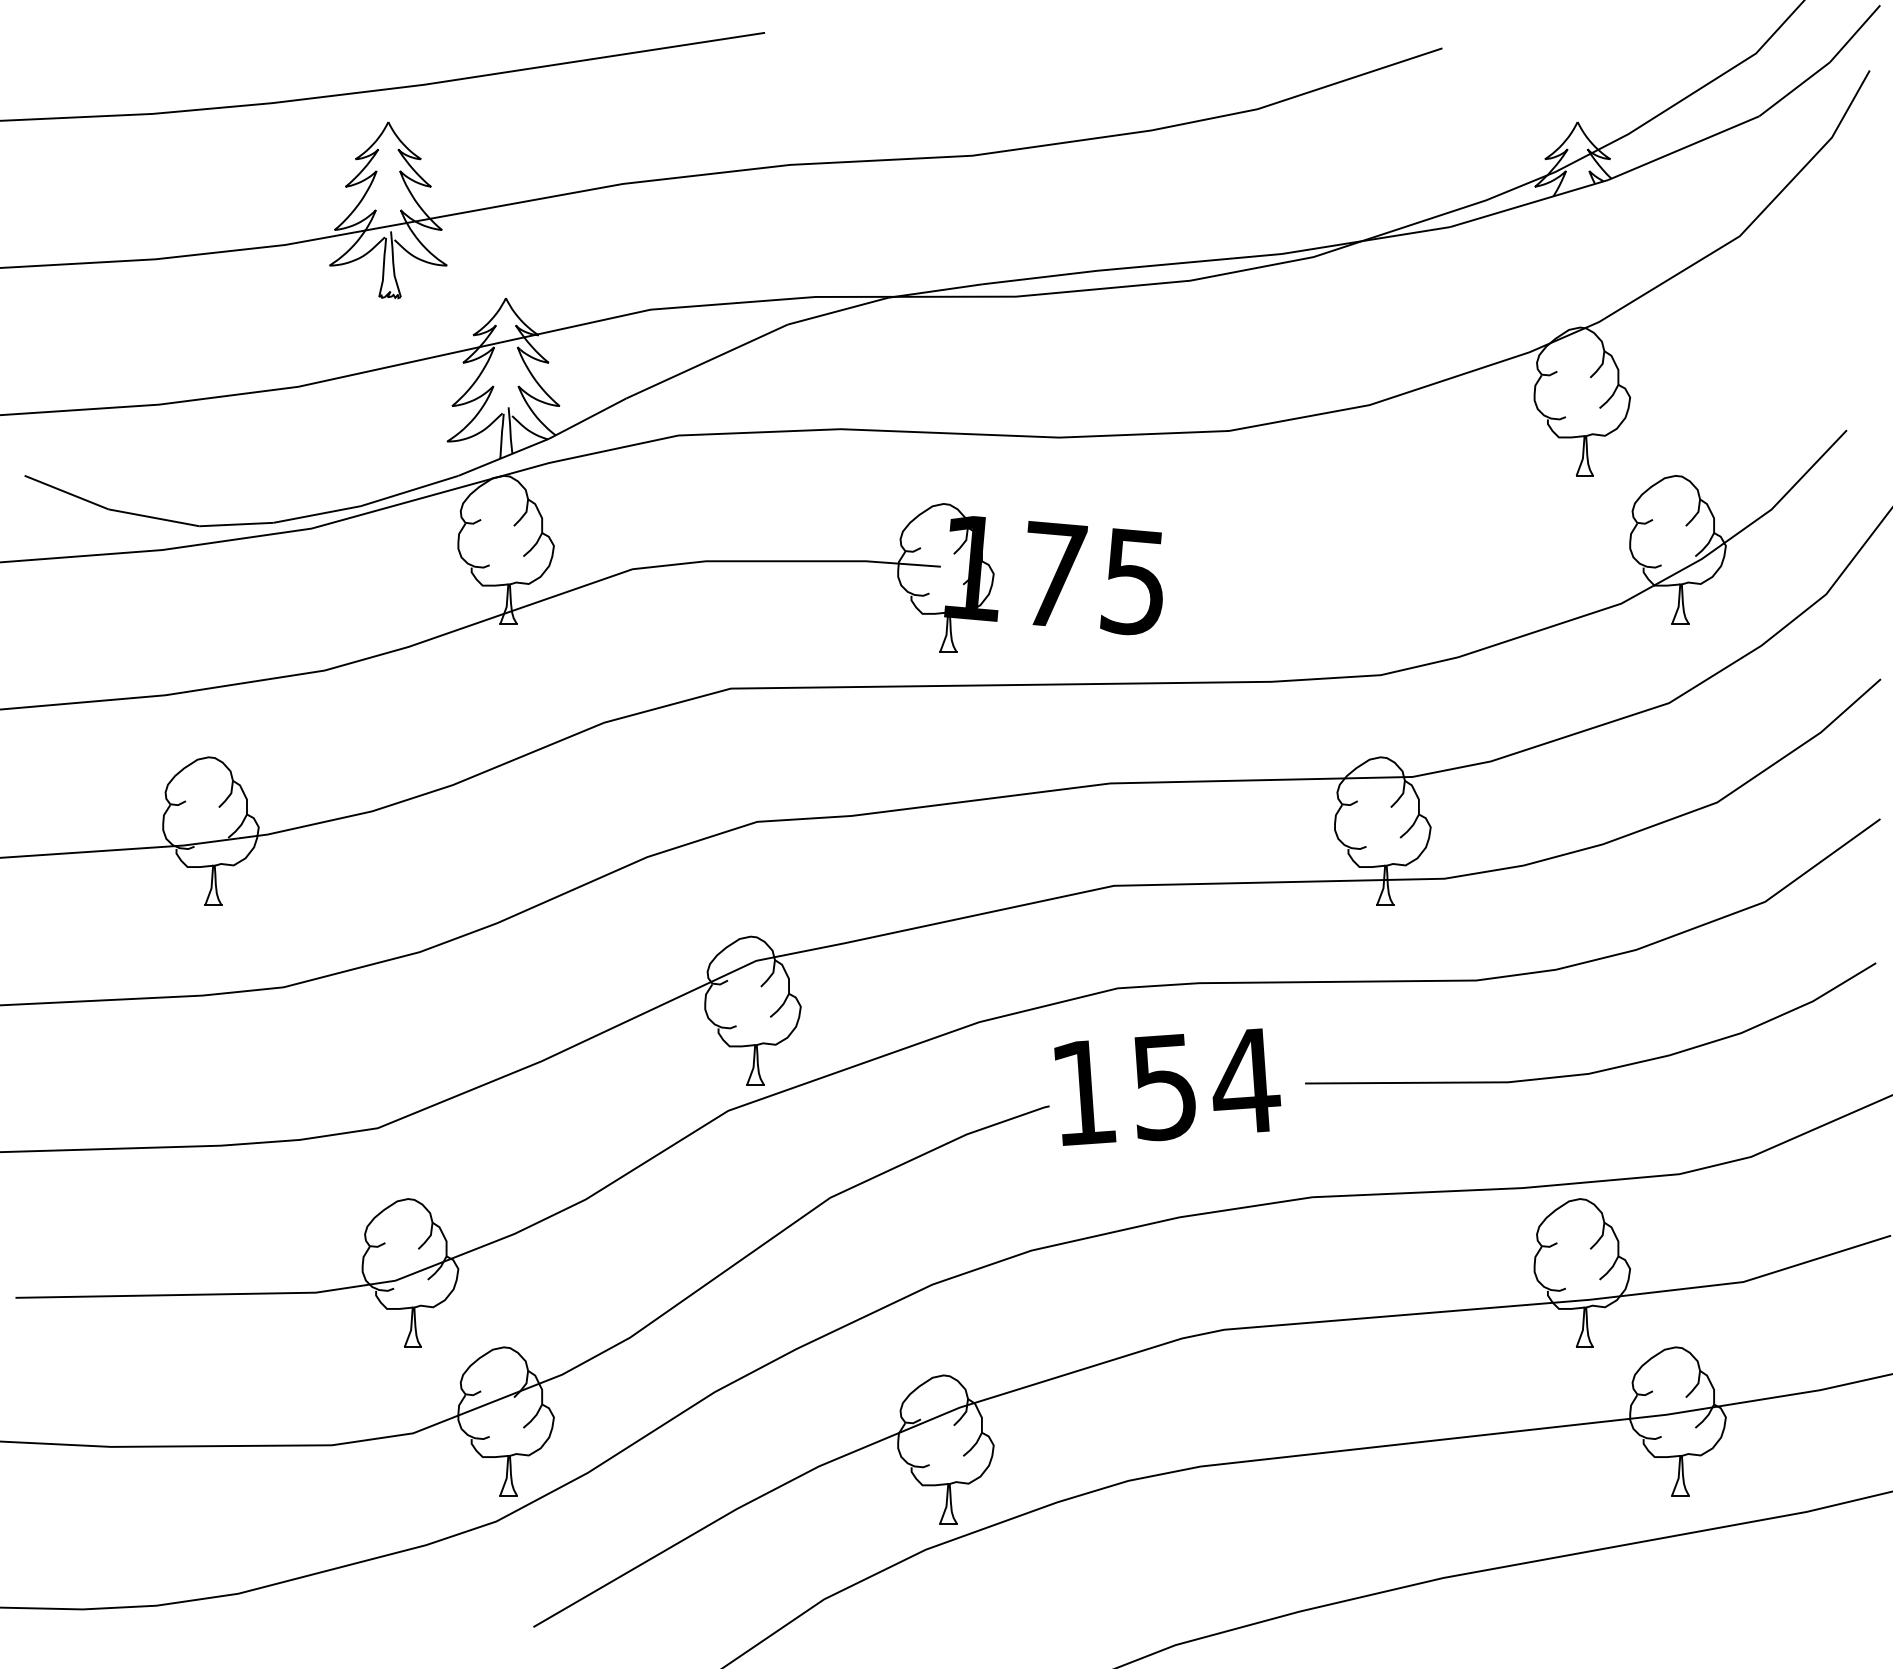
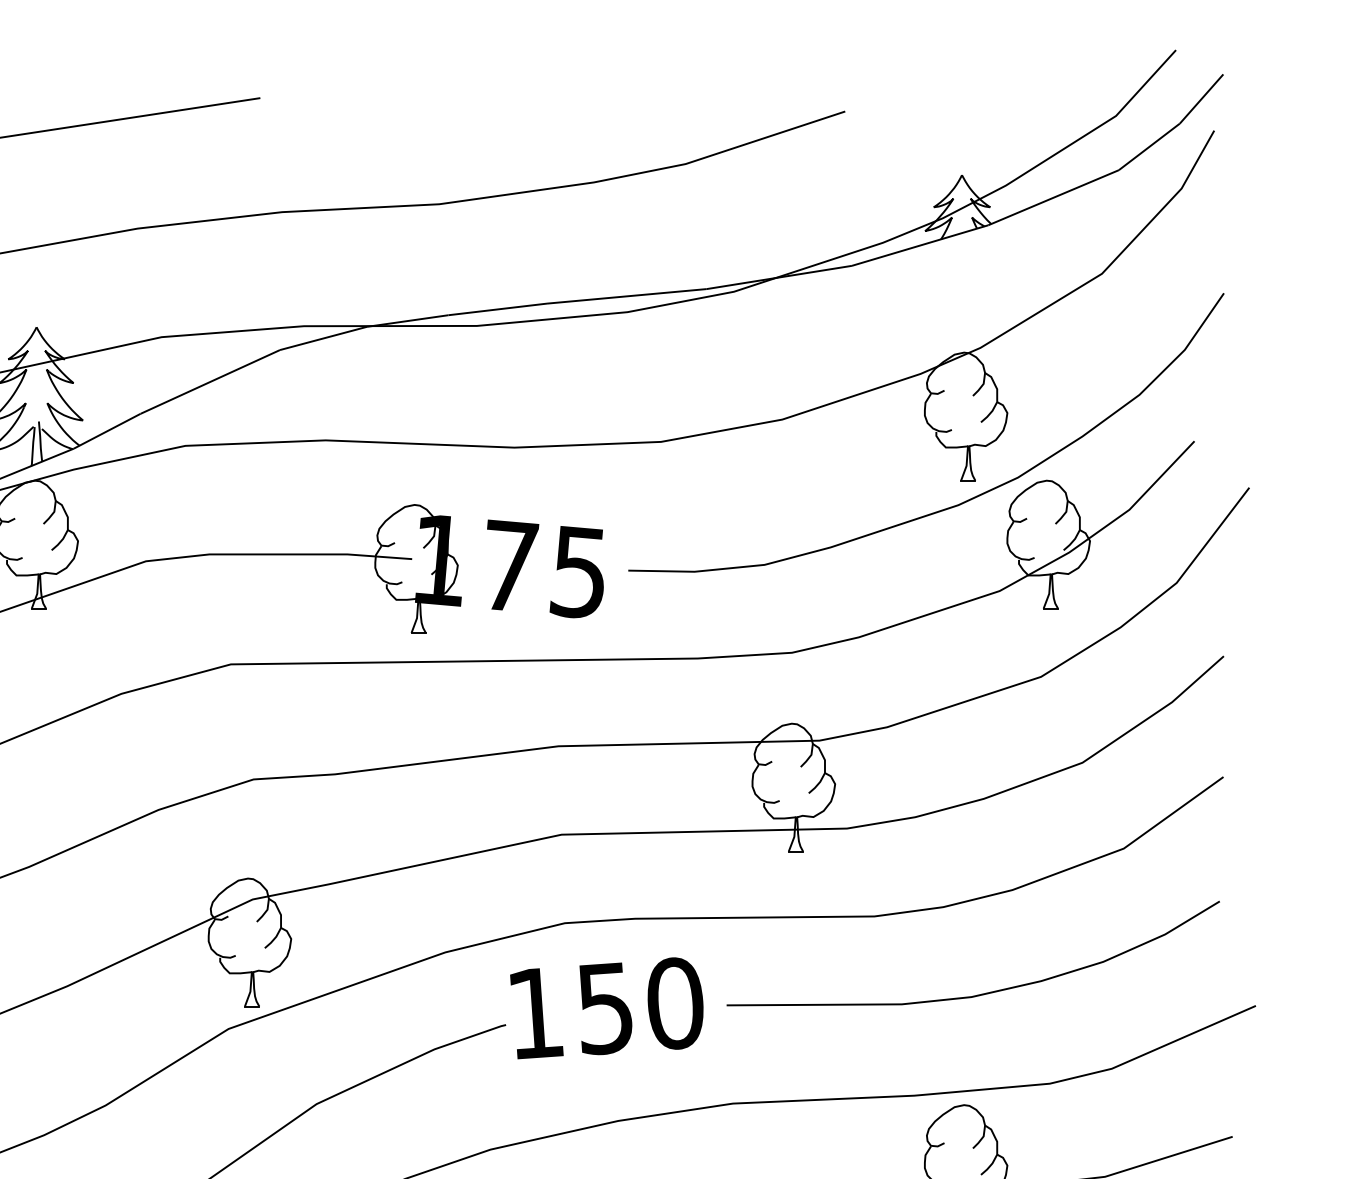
curve: (1565, 505) -> (951, 506), added
text: (1246, 1080) -> (676, 1002), 154 -> 150

